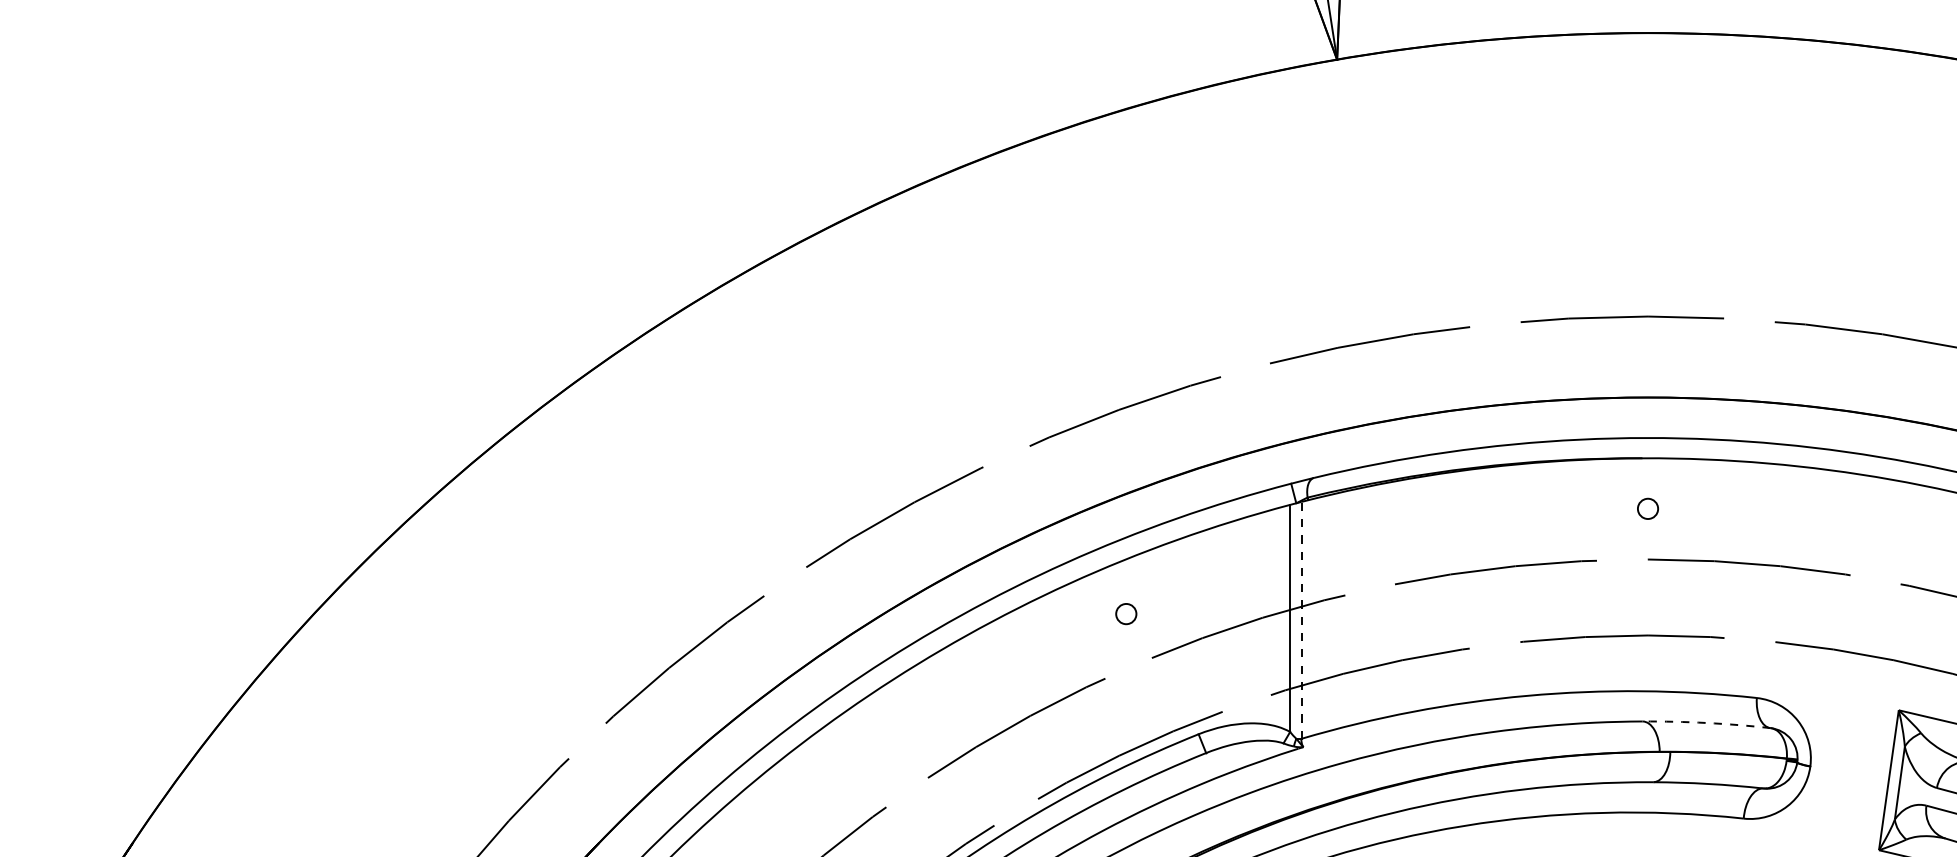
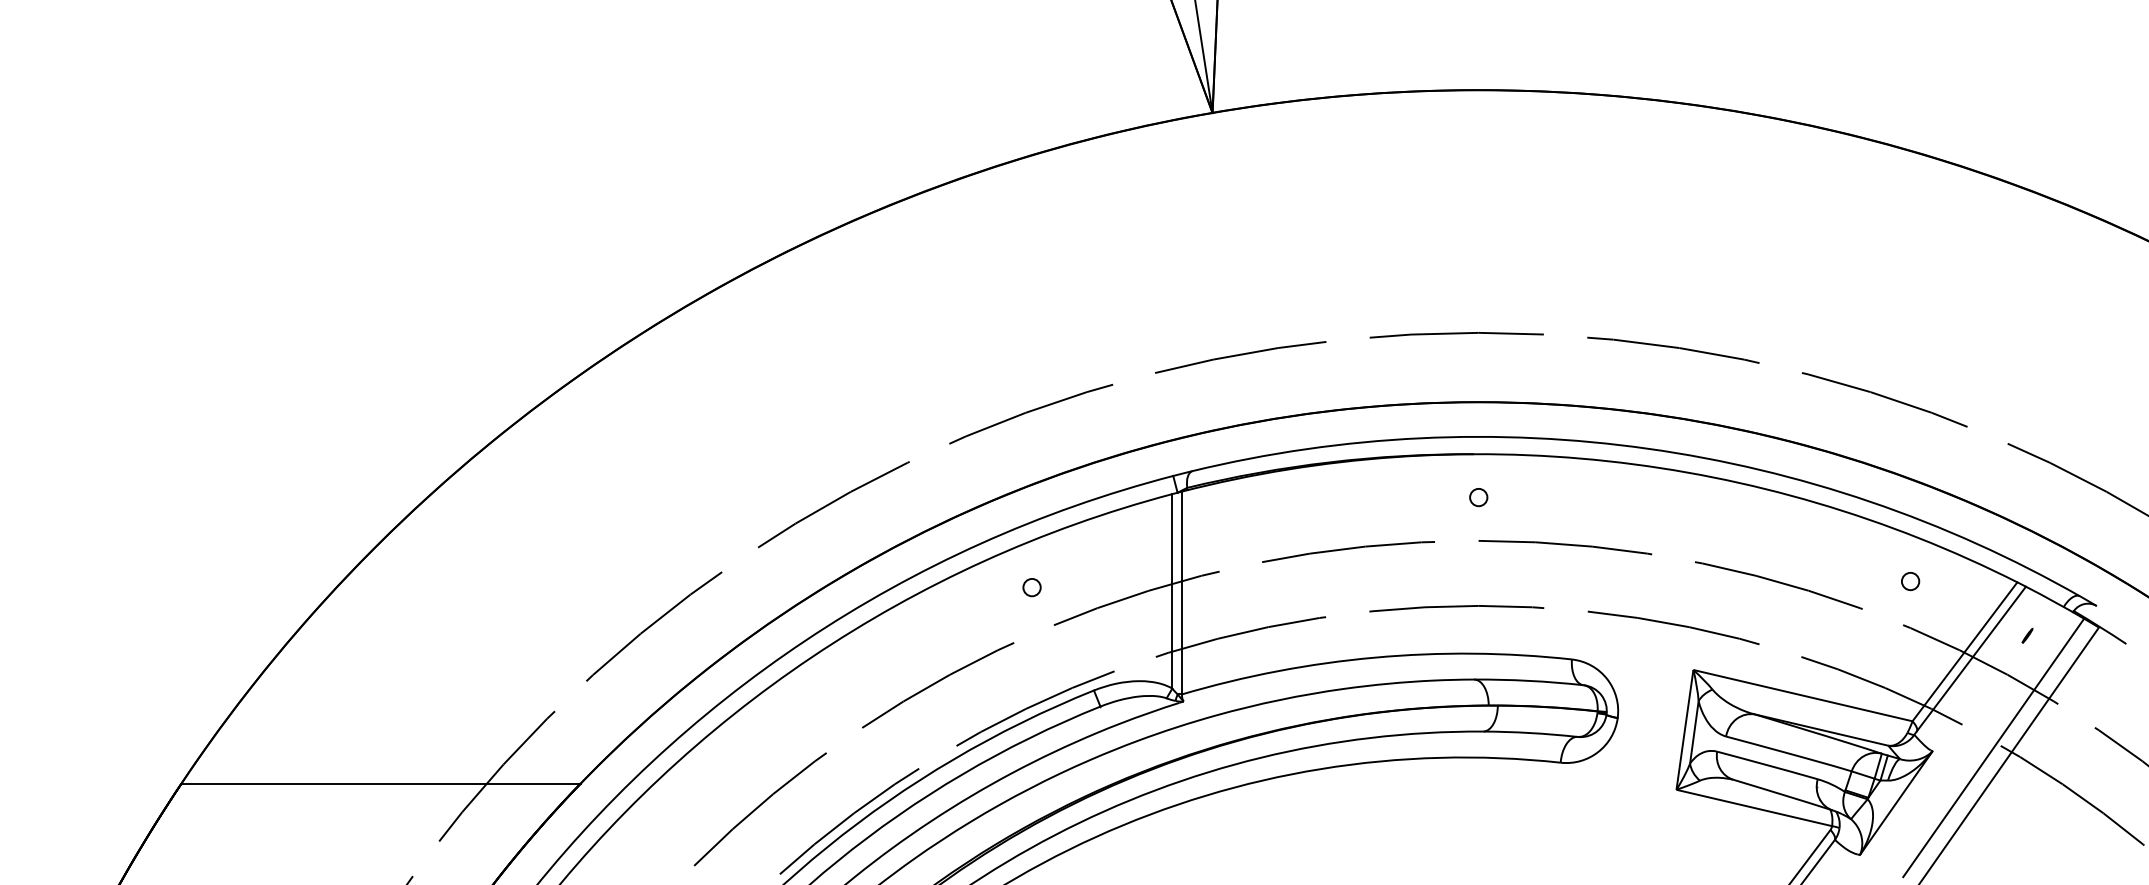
line: (1302, 619) -> (1182, 592), dashed -> solid
arc: (1706, 722) -> (1528, 680), dashed -> solid
line: (365, 842) -> (380, 783), added

